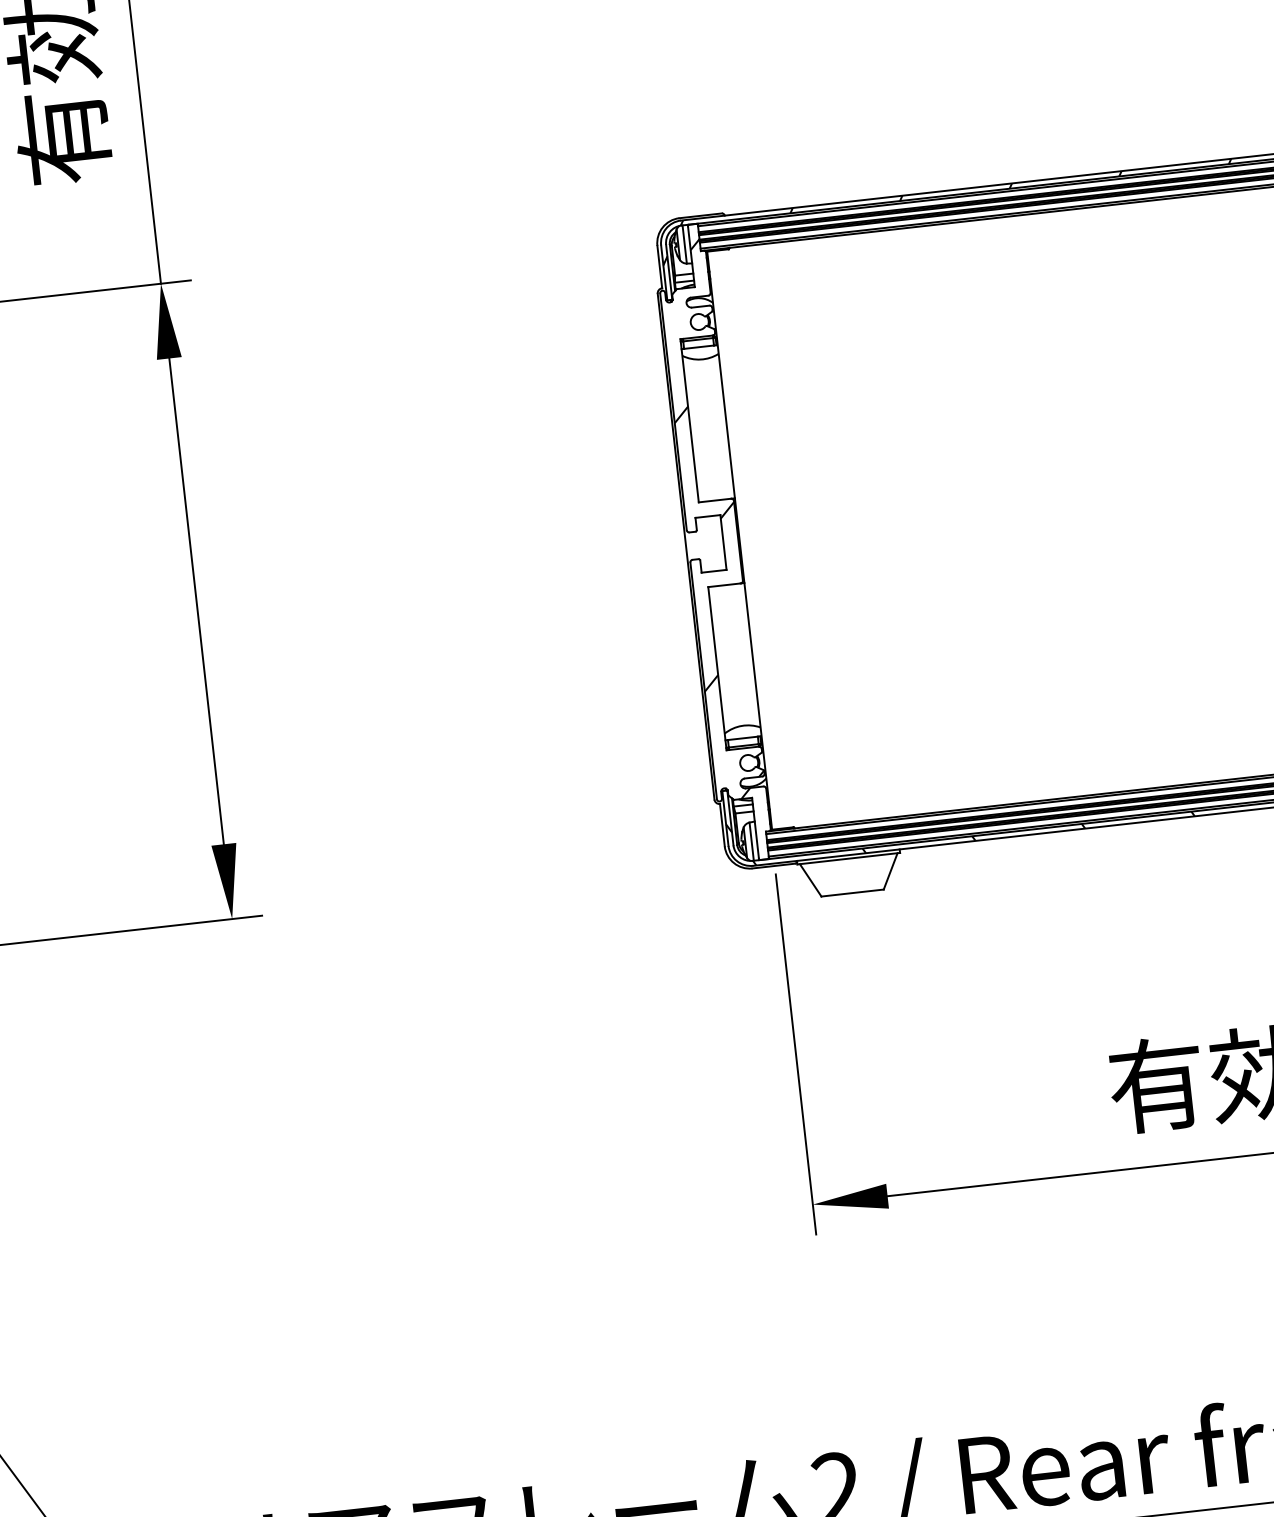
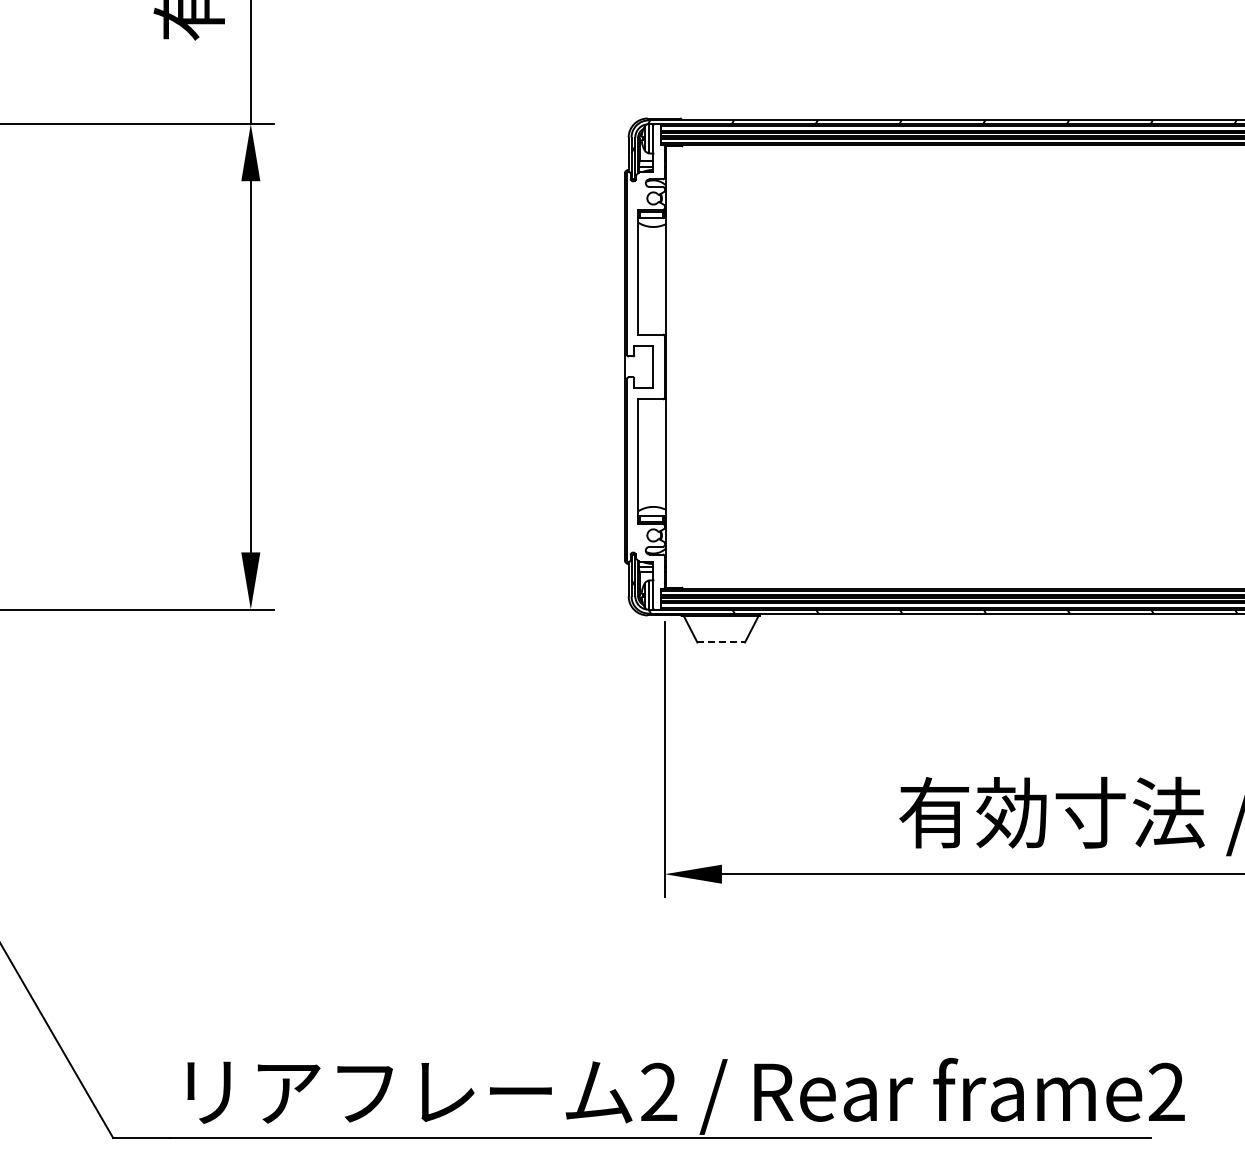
hatch: (710, 519) -> (645, 348), removed
line: (852, 893) -> (721, 642), solid -> dashed

